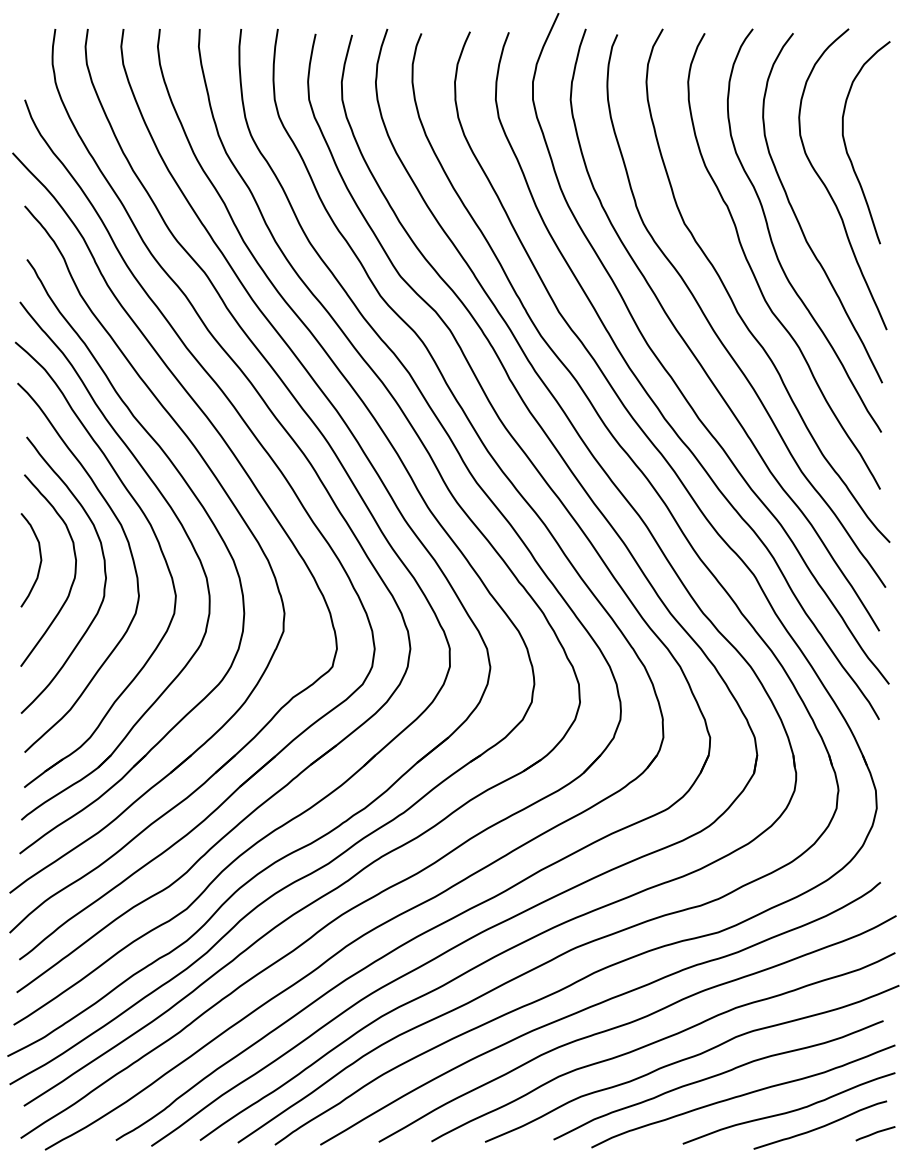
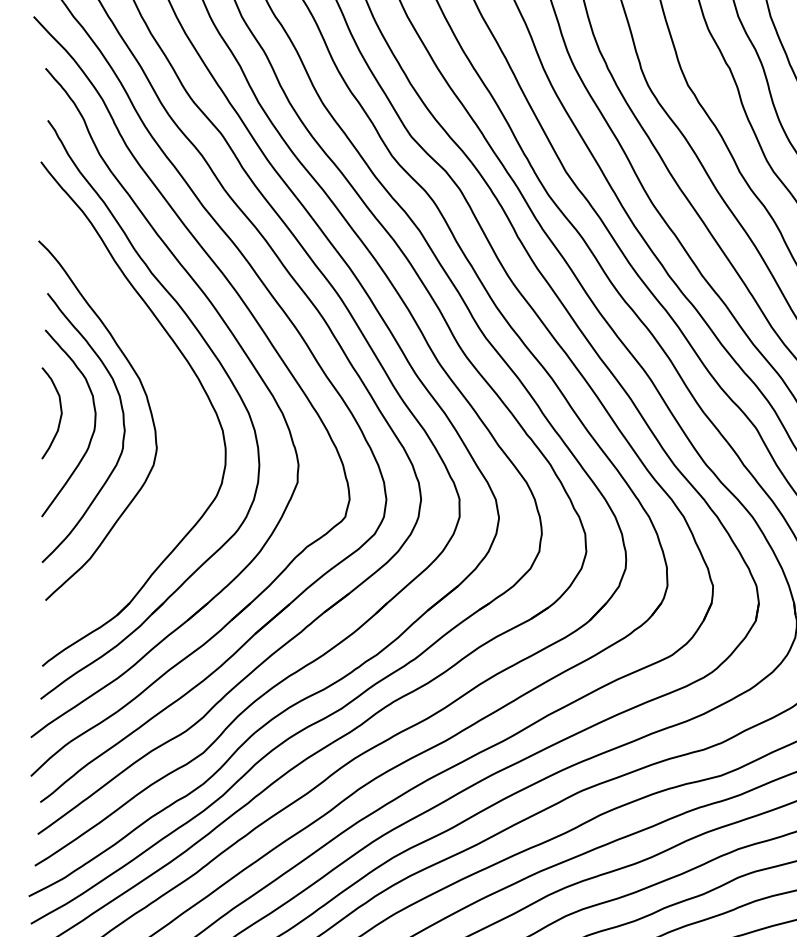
part: (155, 538) -> (172, 392), removed

